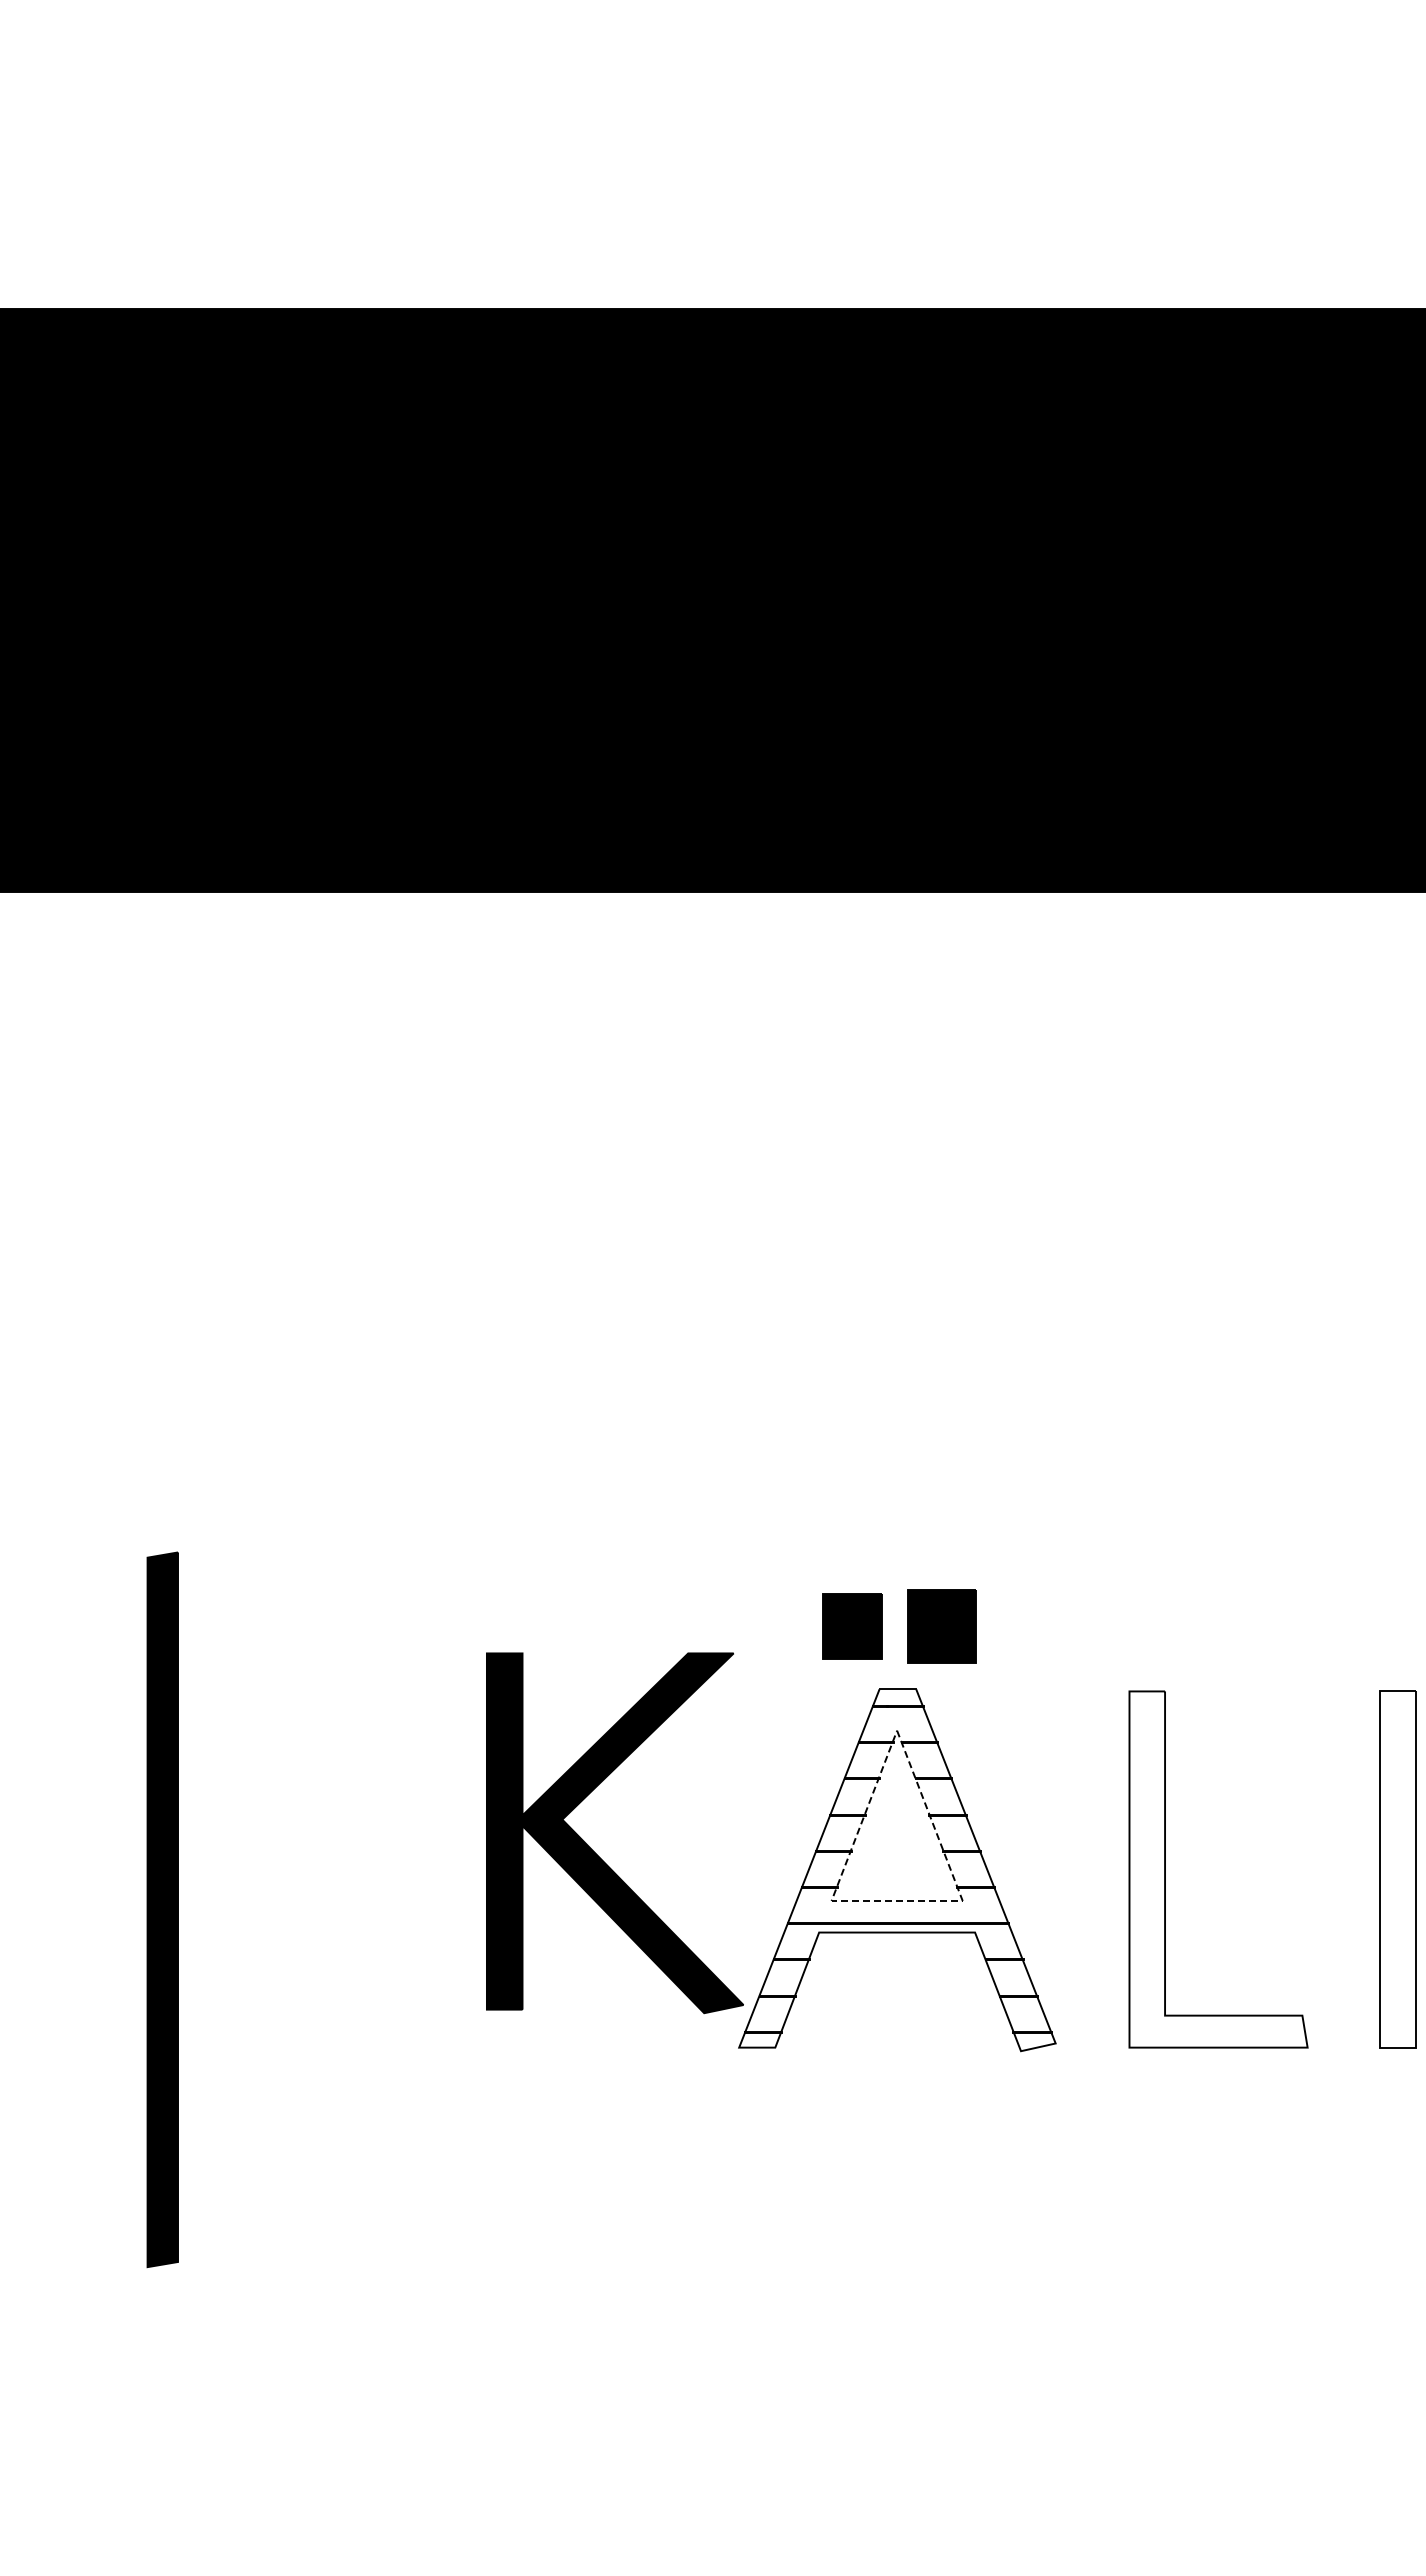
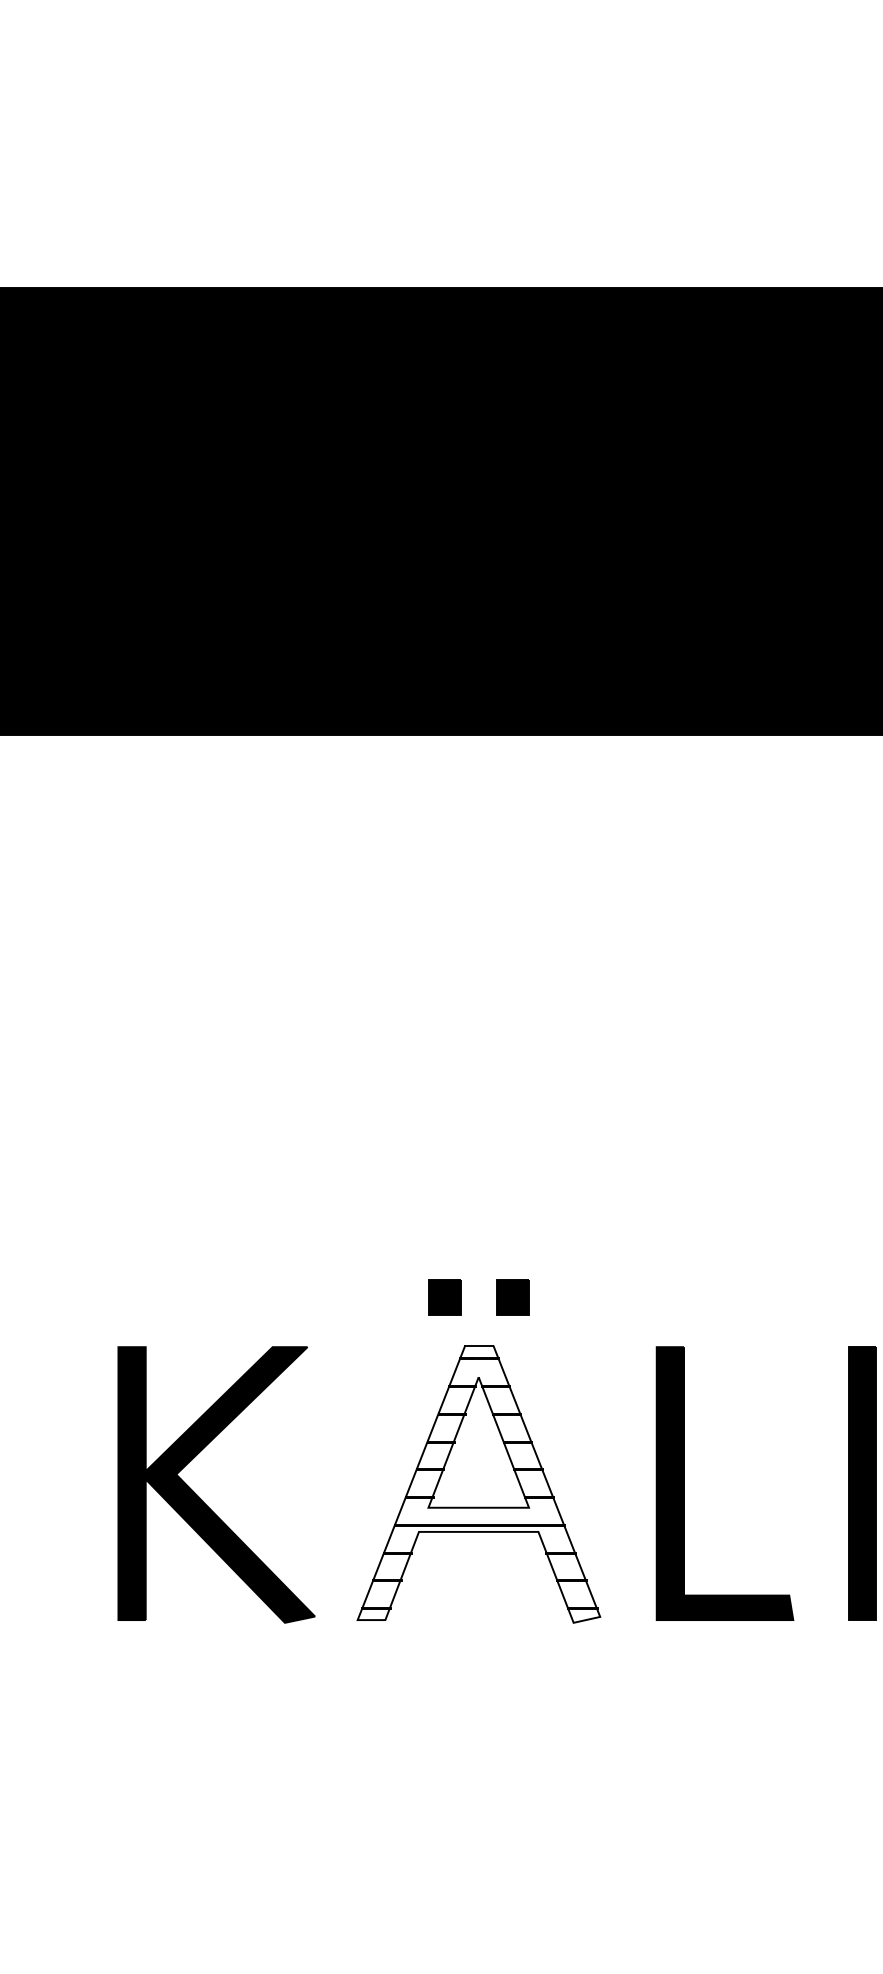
part: (852, 1626) -> (444, 1297), size x0.71
part: (941, 1626) -> (512, 1297), size x0.62
part: (595, 1852) -> (201, 1499), moved
fill: (1218, 1869) -> (724, 1483), added
fill: (1398, 1869) -> (862, 1483), added
line: (897, 1901) -> (479, 1508), dashed -> solid

